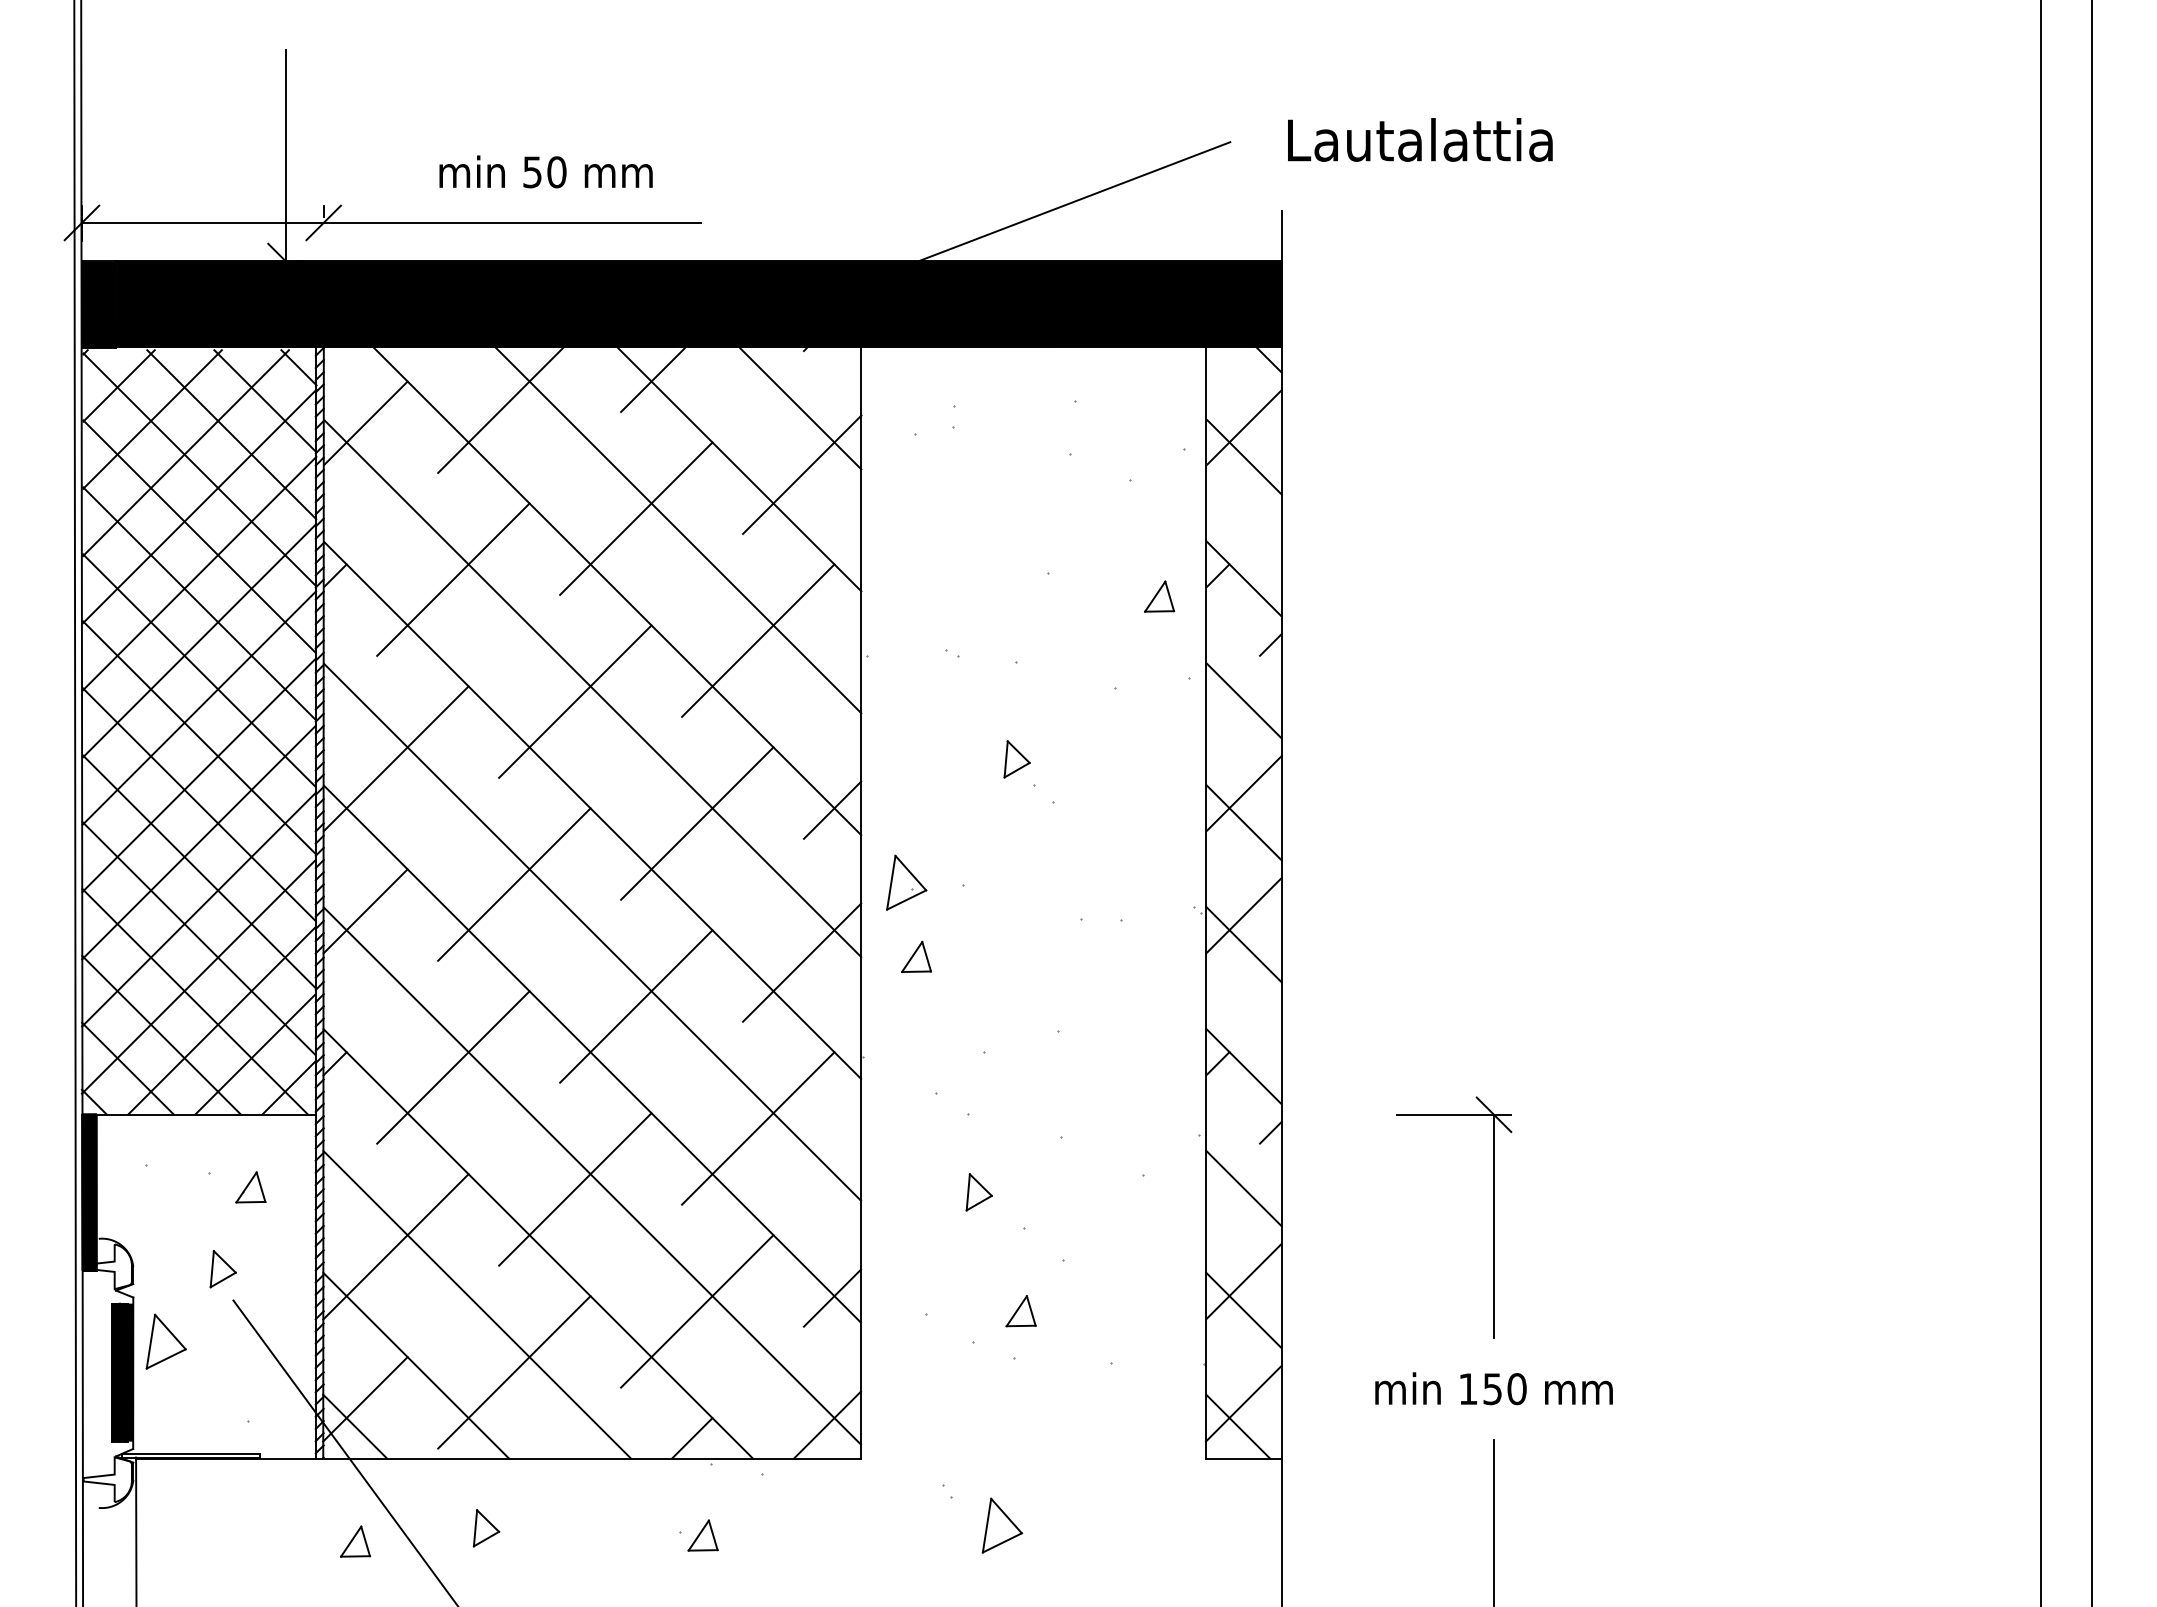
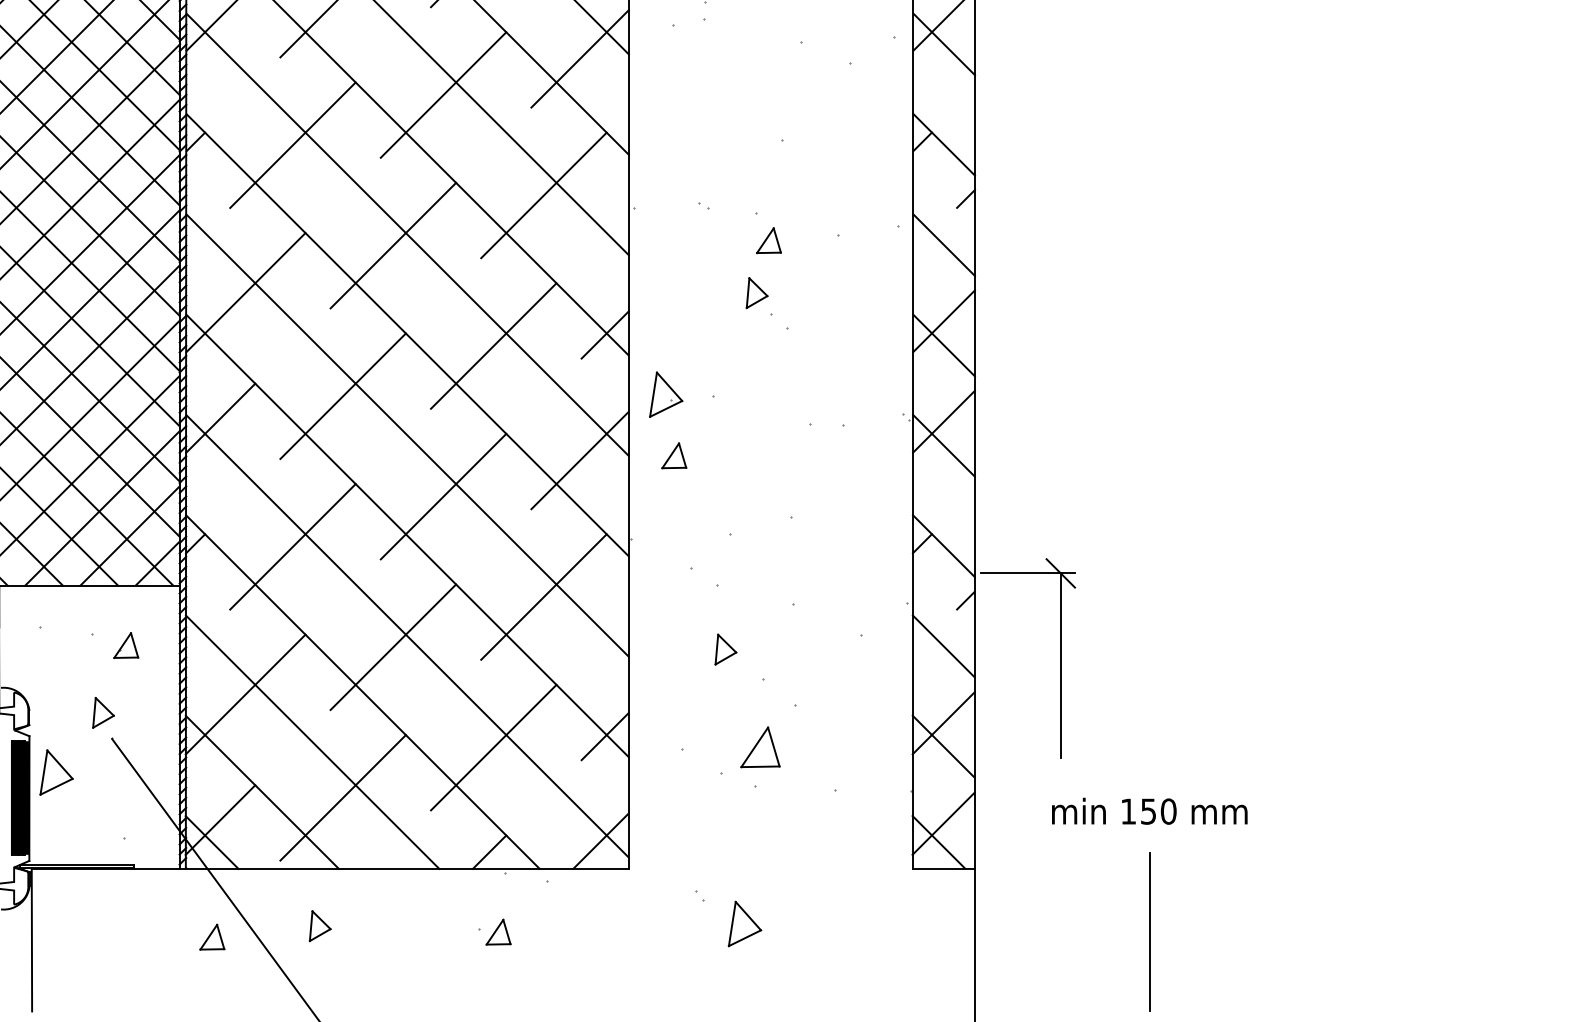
part: (1159, 596) -> (768, 240), moved
part: (1493, 1217) -> (1060, 657), moved
part: (1020, 1311) -> (759, 747), size x1.6

